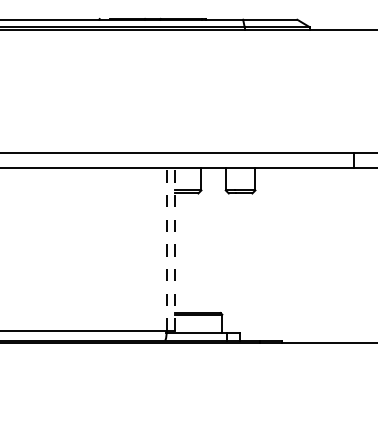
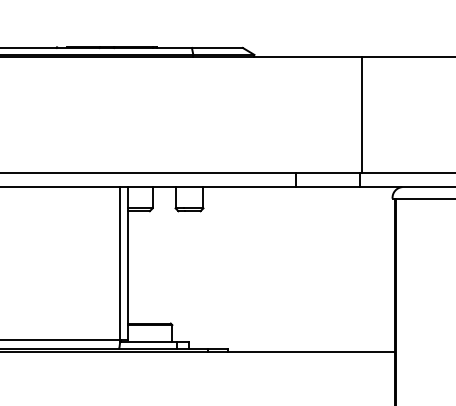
line: (166, 249) -> (119, 263), dashed -> solid
line: (175, 249) -> (128, 263), dashed -> solid

